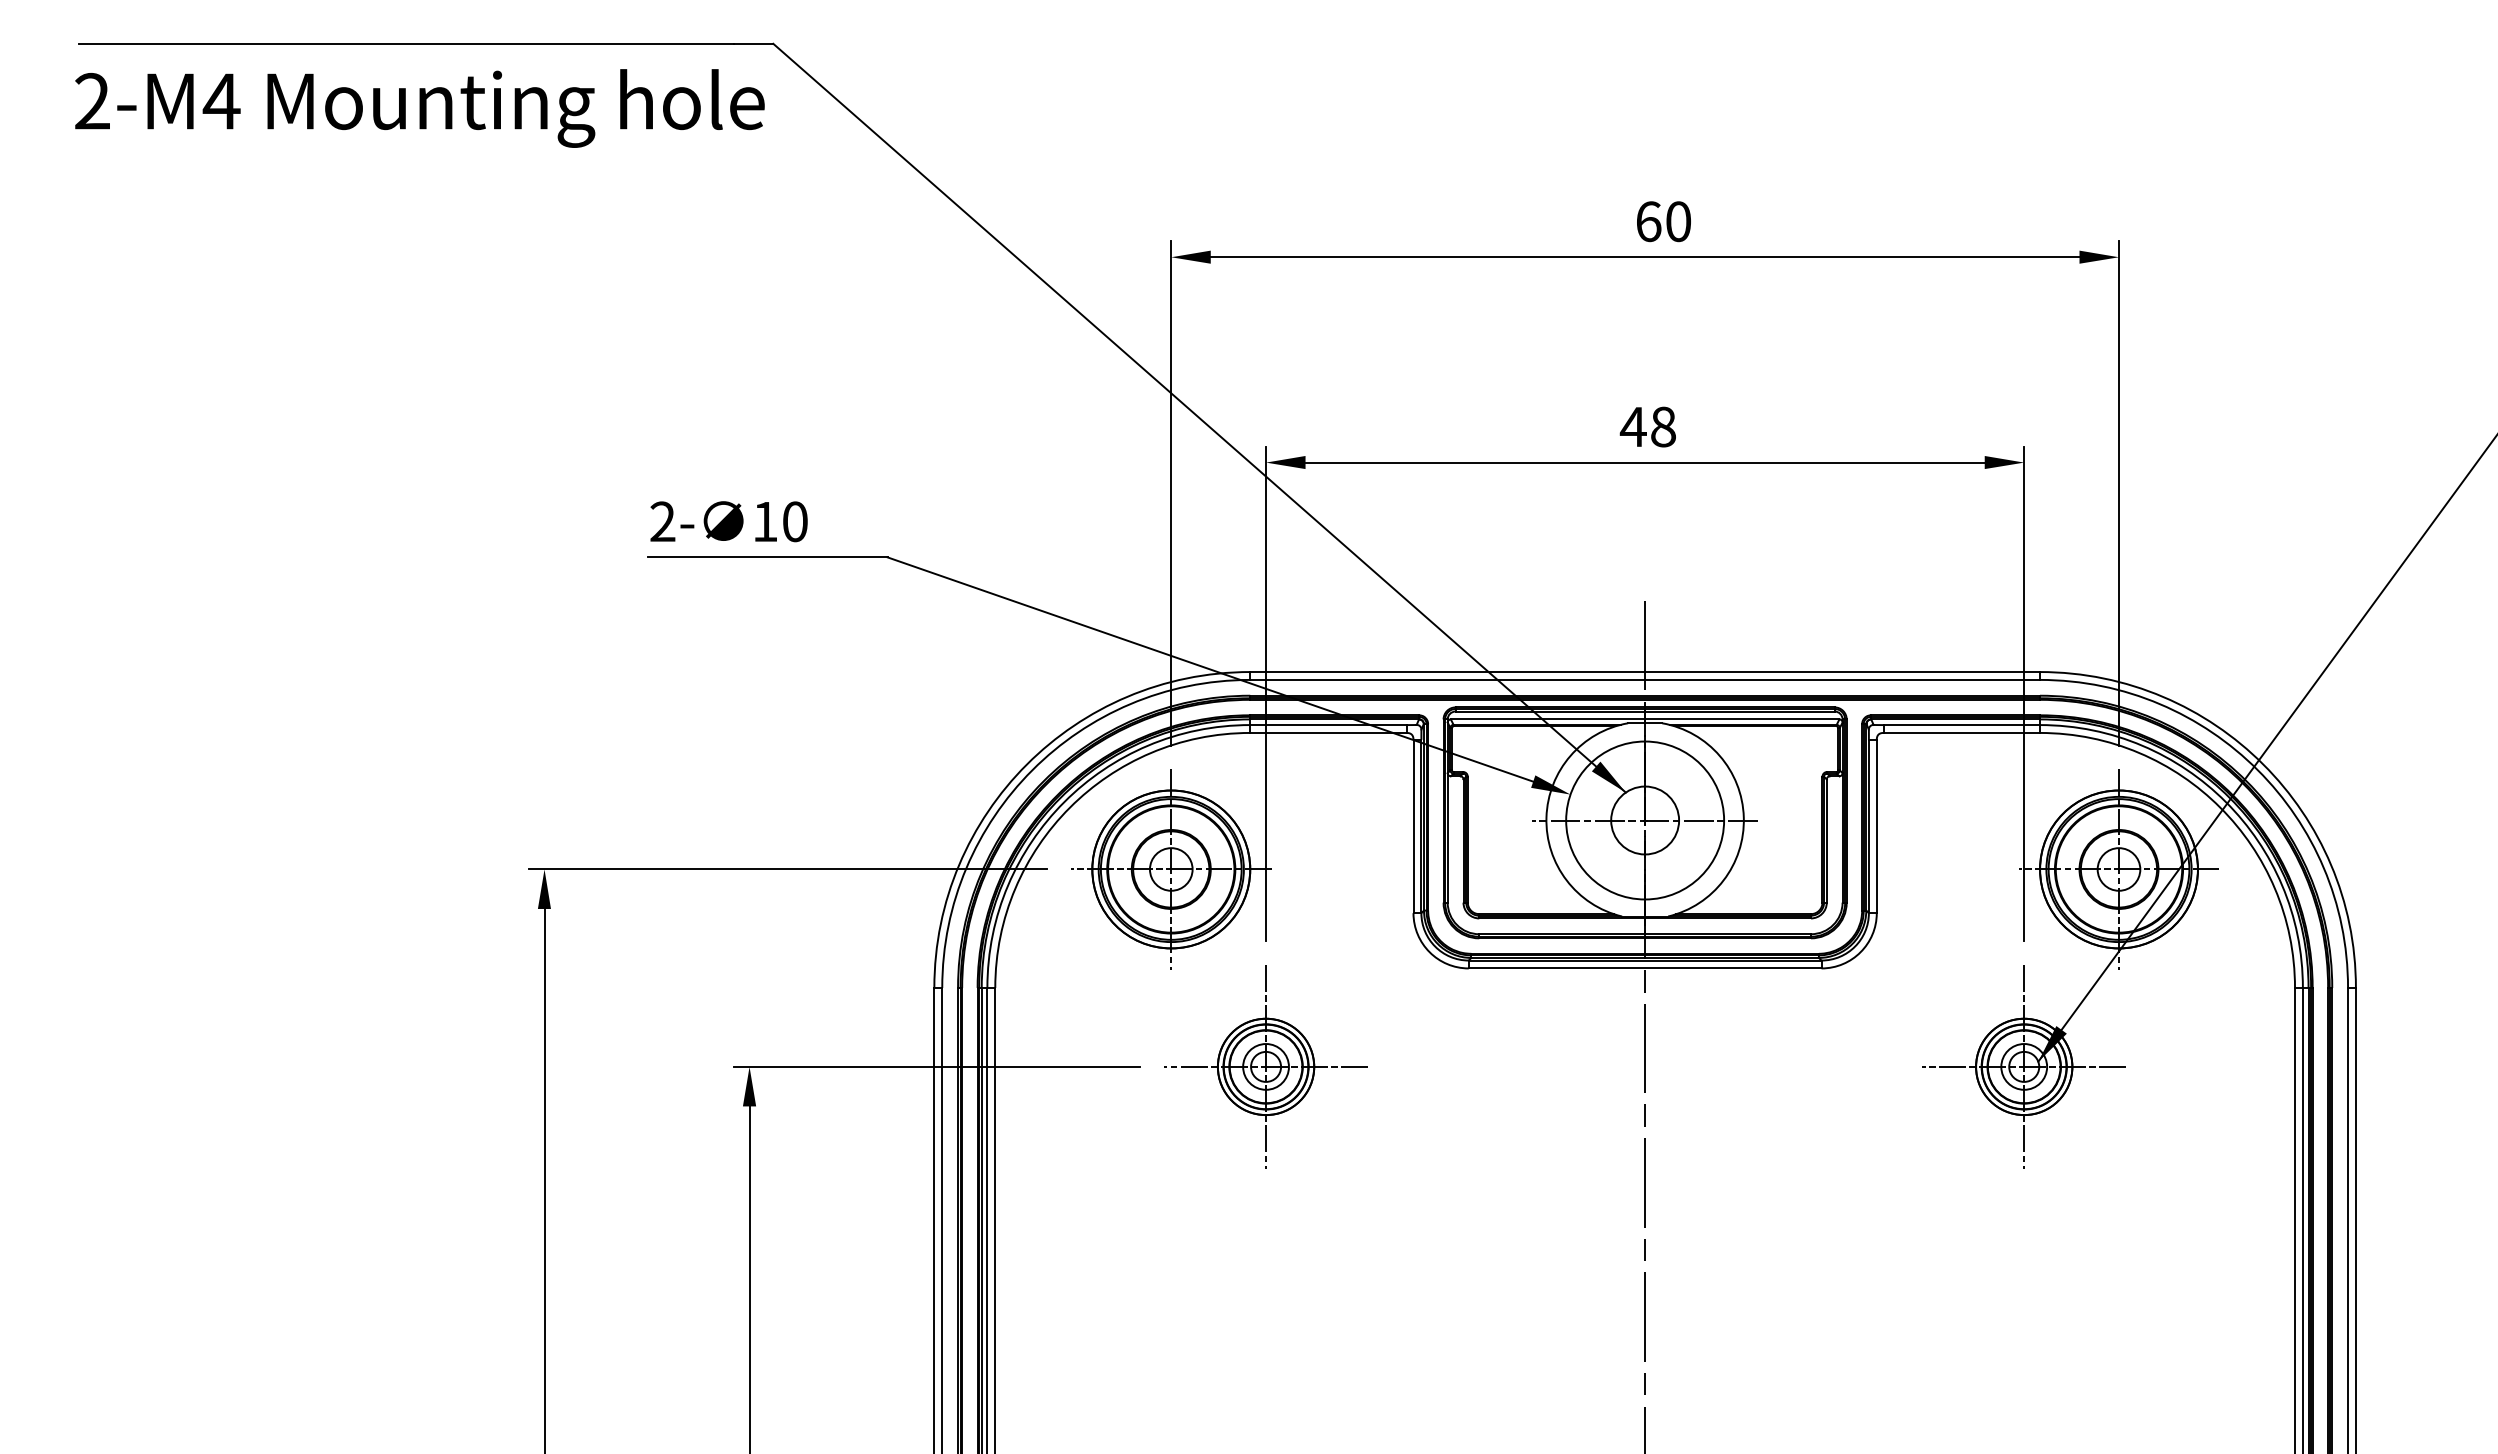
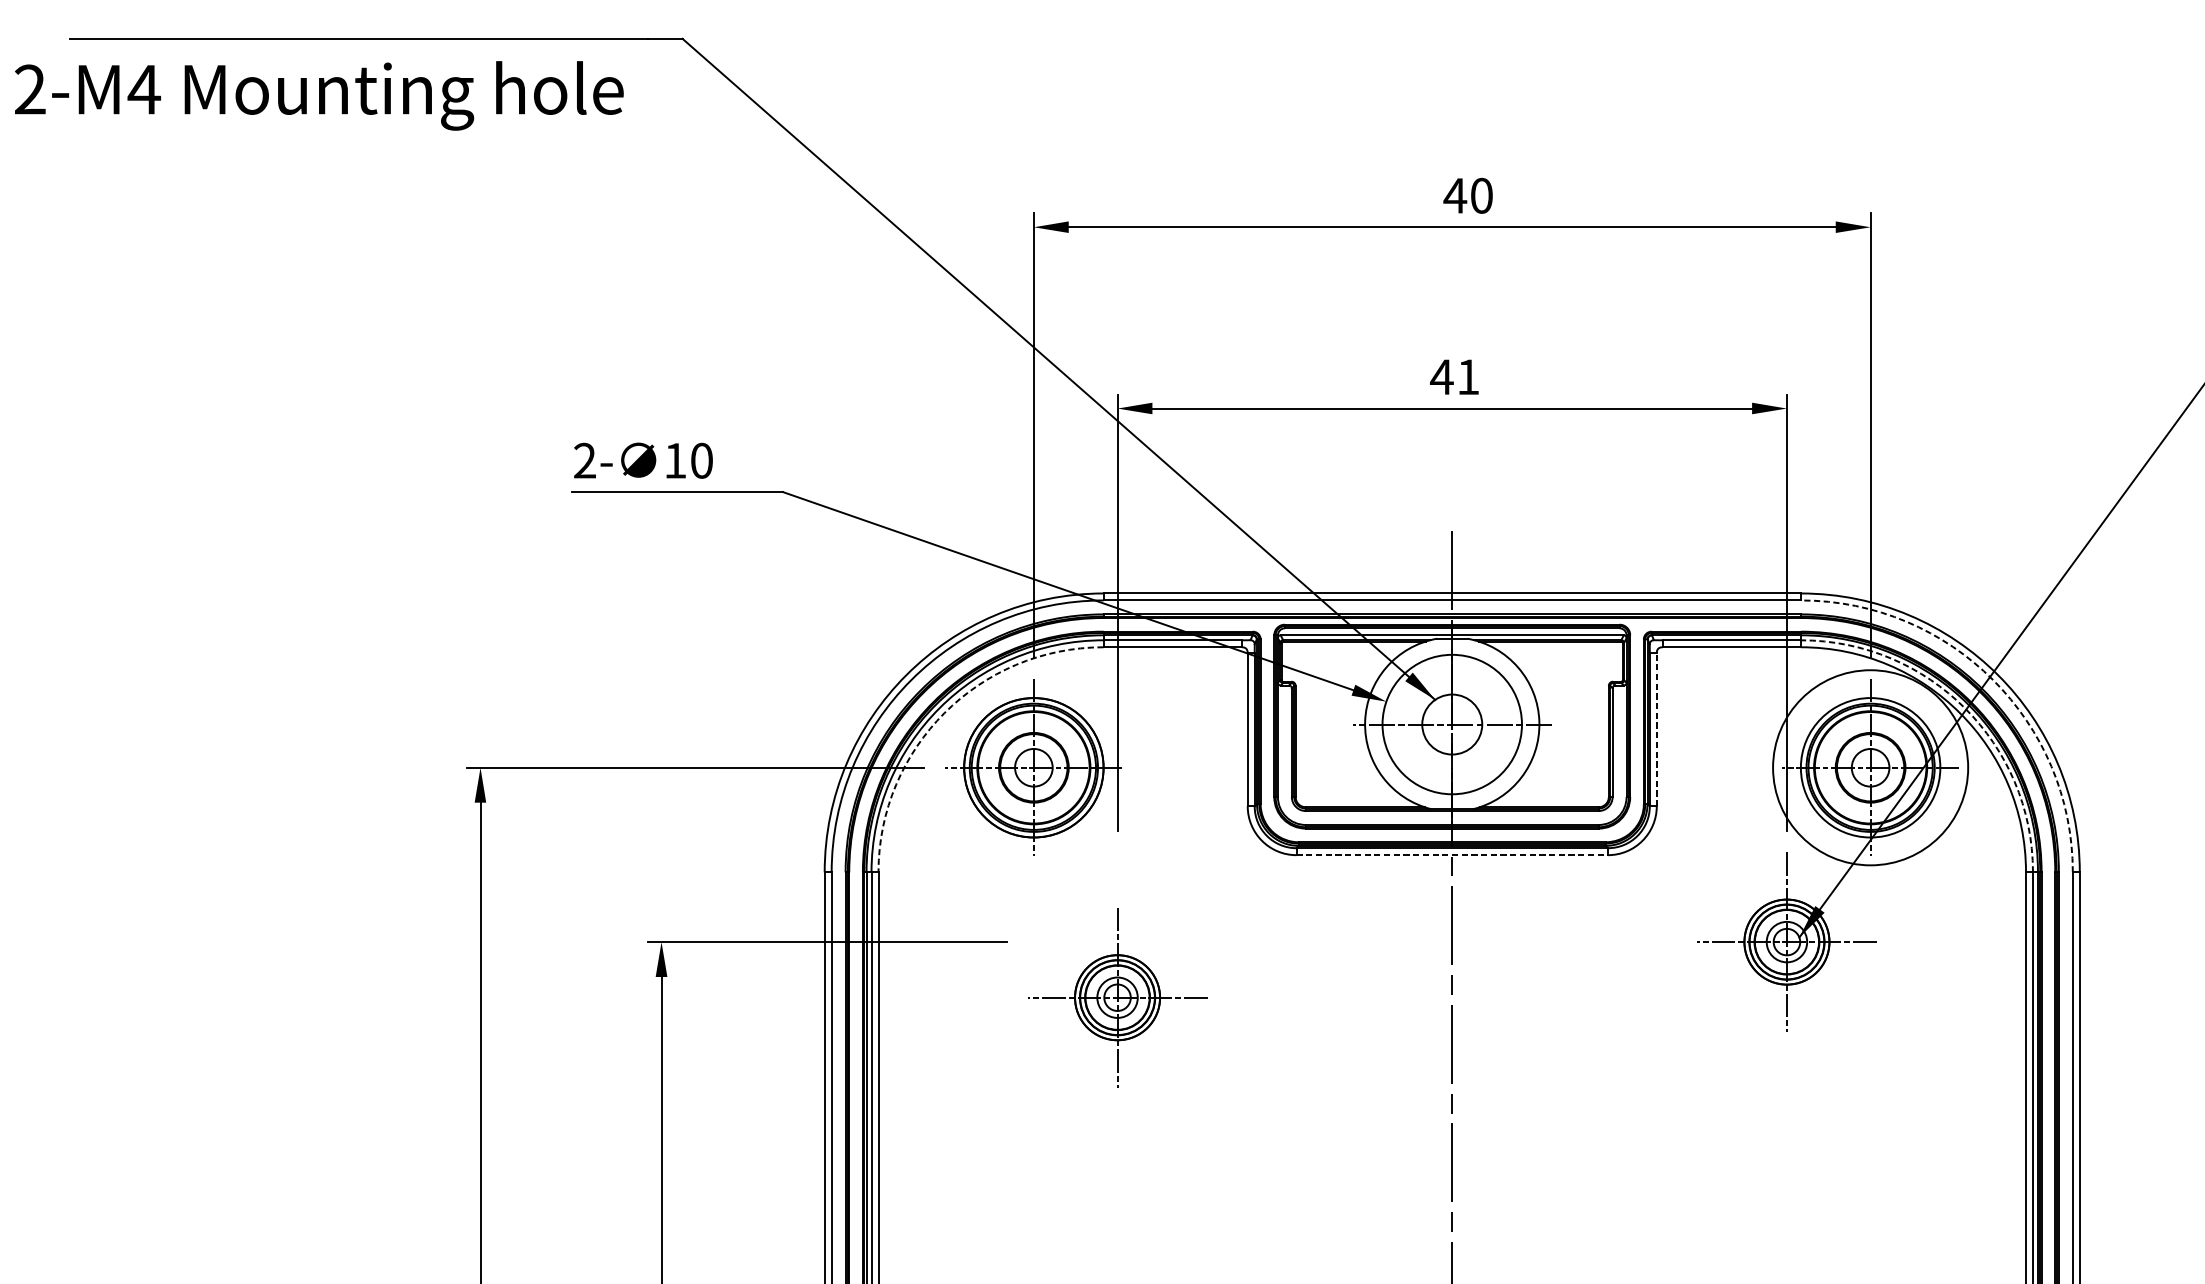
text: (419, 108) -> (318, 95), moved
text: (1648, 221) -> (1455, 195), 60 -> 40
text: (1663, 426) -> (1468, 376), 48 -> 41
arc: (2257, 770) -> (1992, 680), solid -> dashed
arc: (2225, 802) -> (1964, 708), solid -> dashed
arc: (1069, 807) -> (944, 713), solid -> dashed
line: (1876, 826) -> (1656, 729), solid -> dashed
circle: (2118, 869) -> (1870, 767), size x1.4
line: (1645, 968) -> (1452, 855), solid -> dashed
part: (1265, 1066) -> (1117, 997), moved

